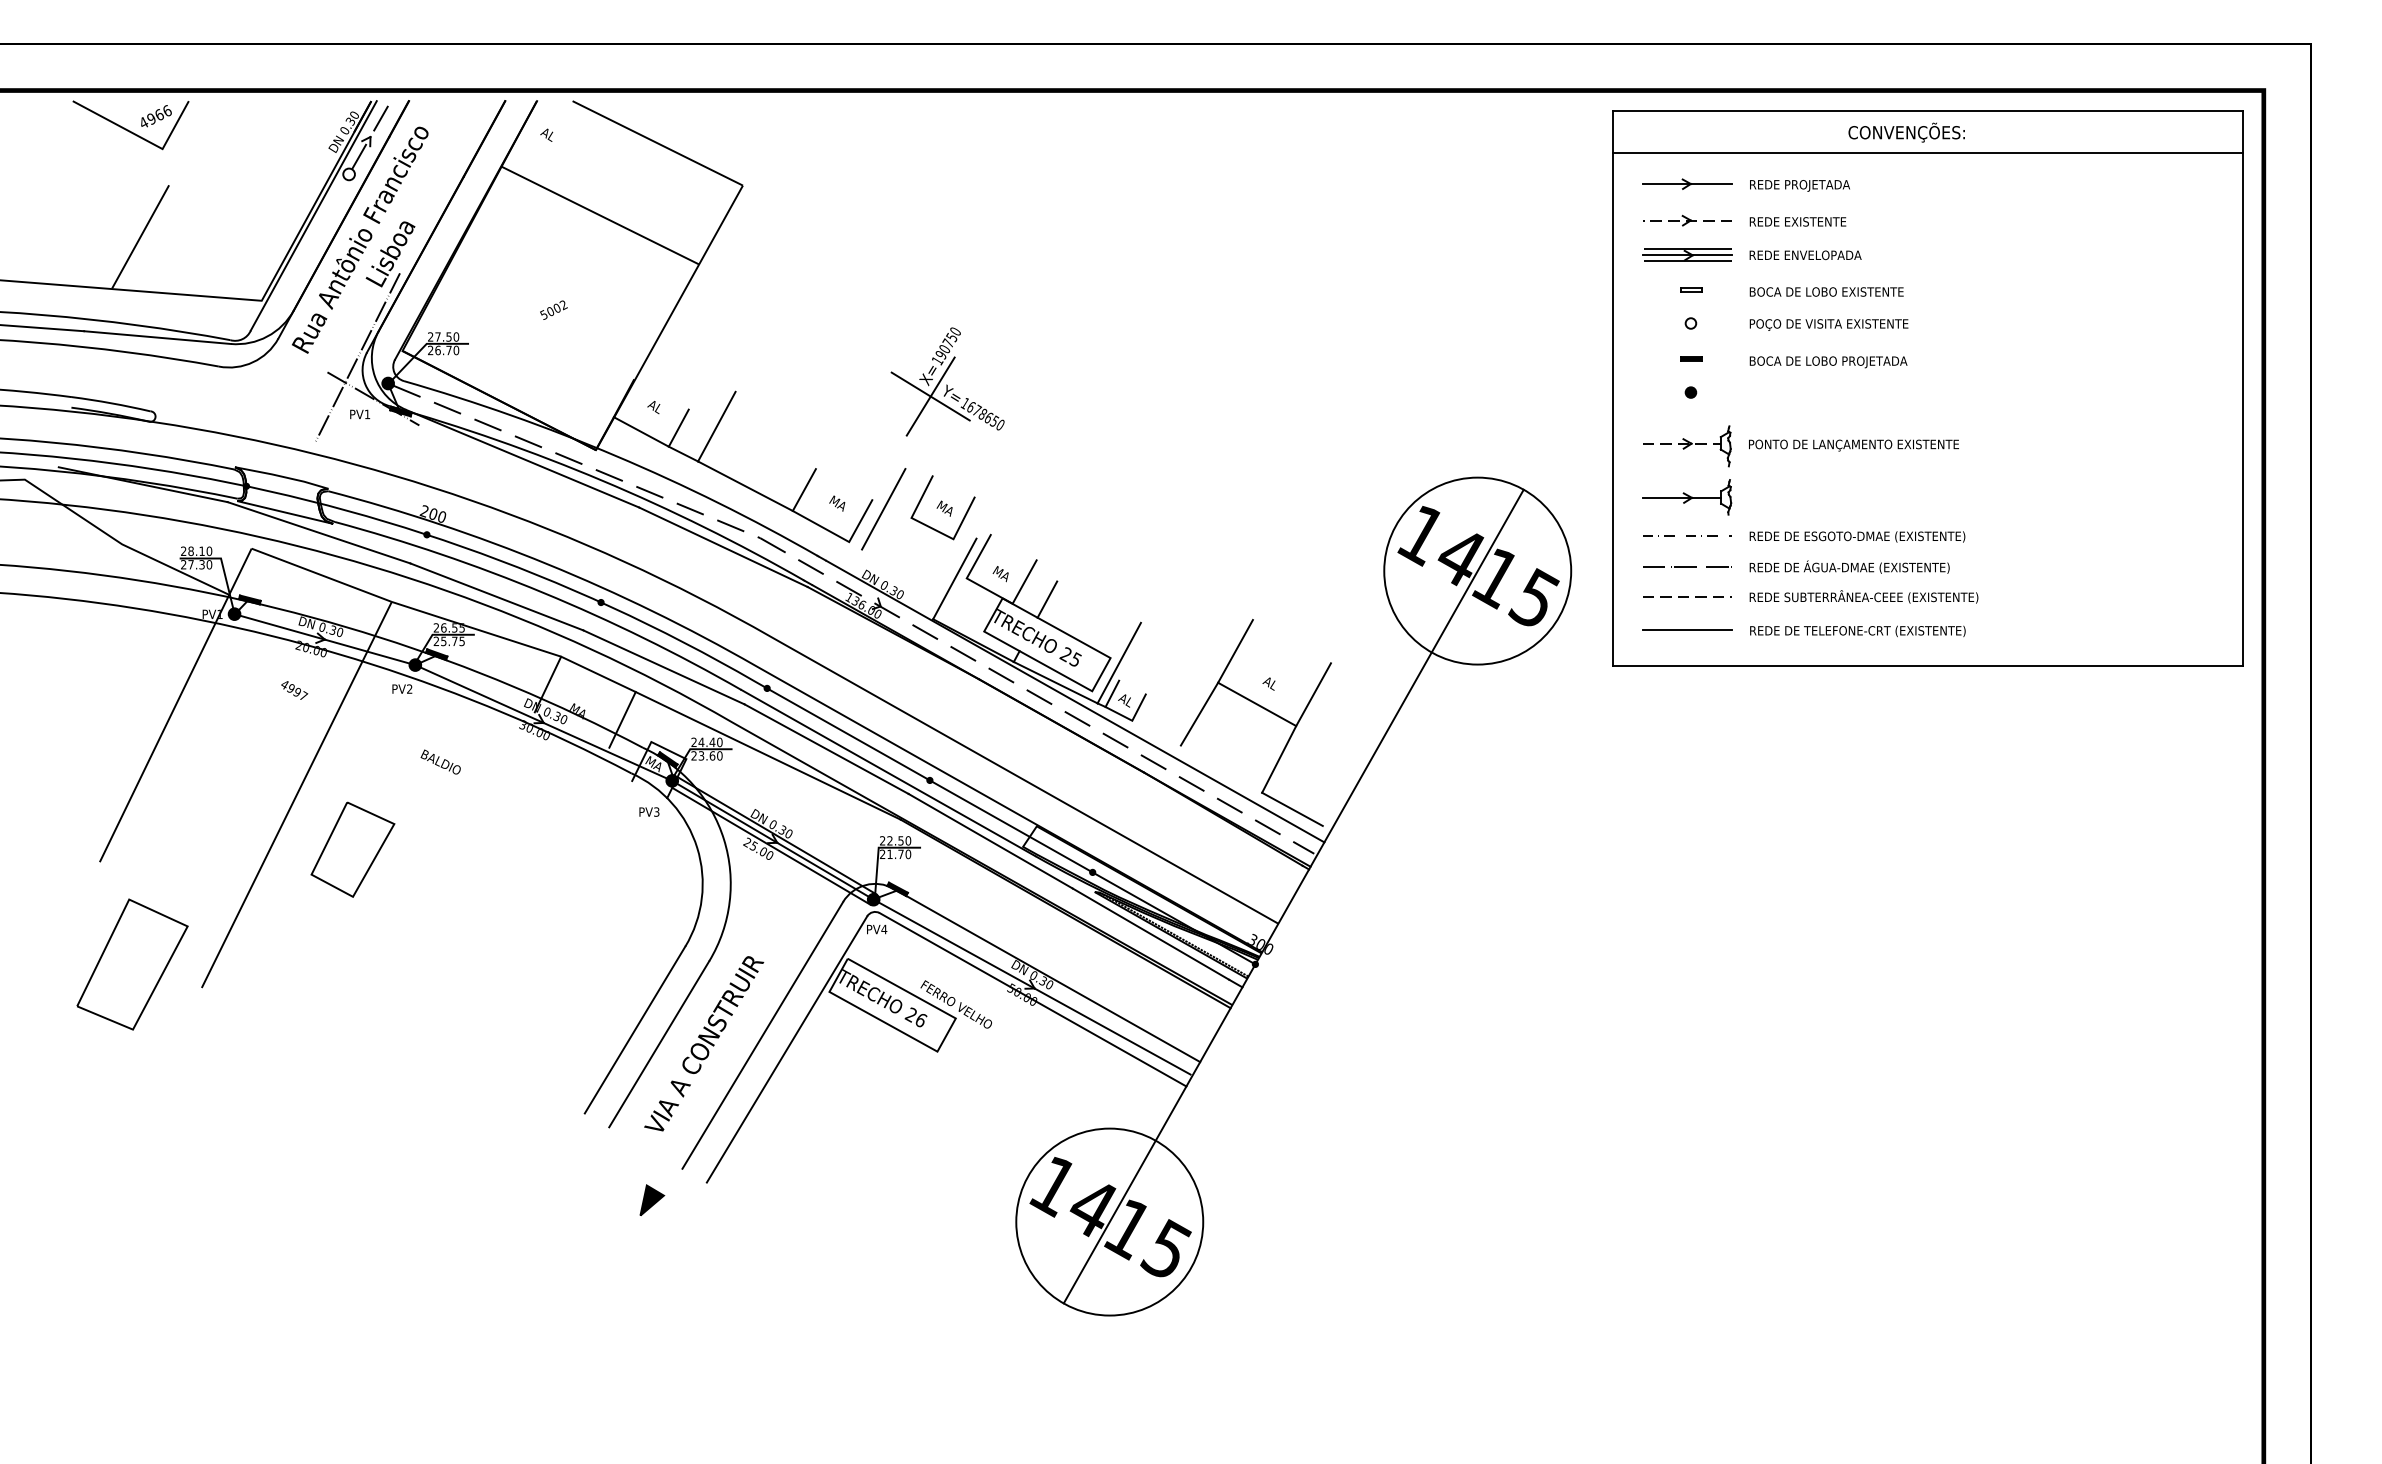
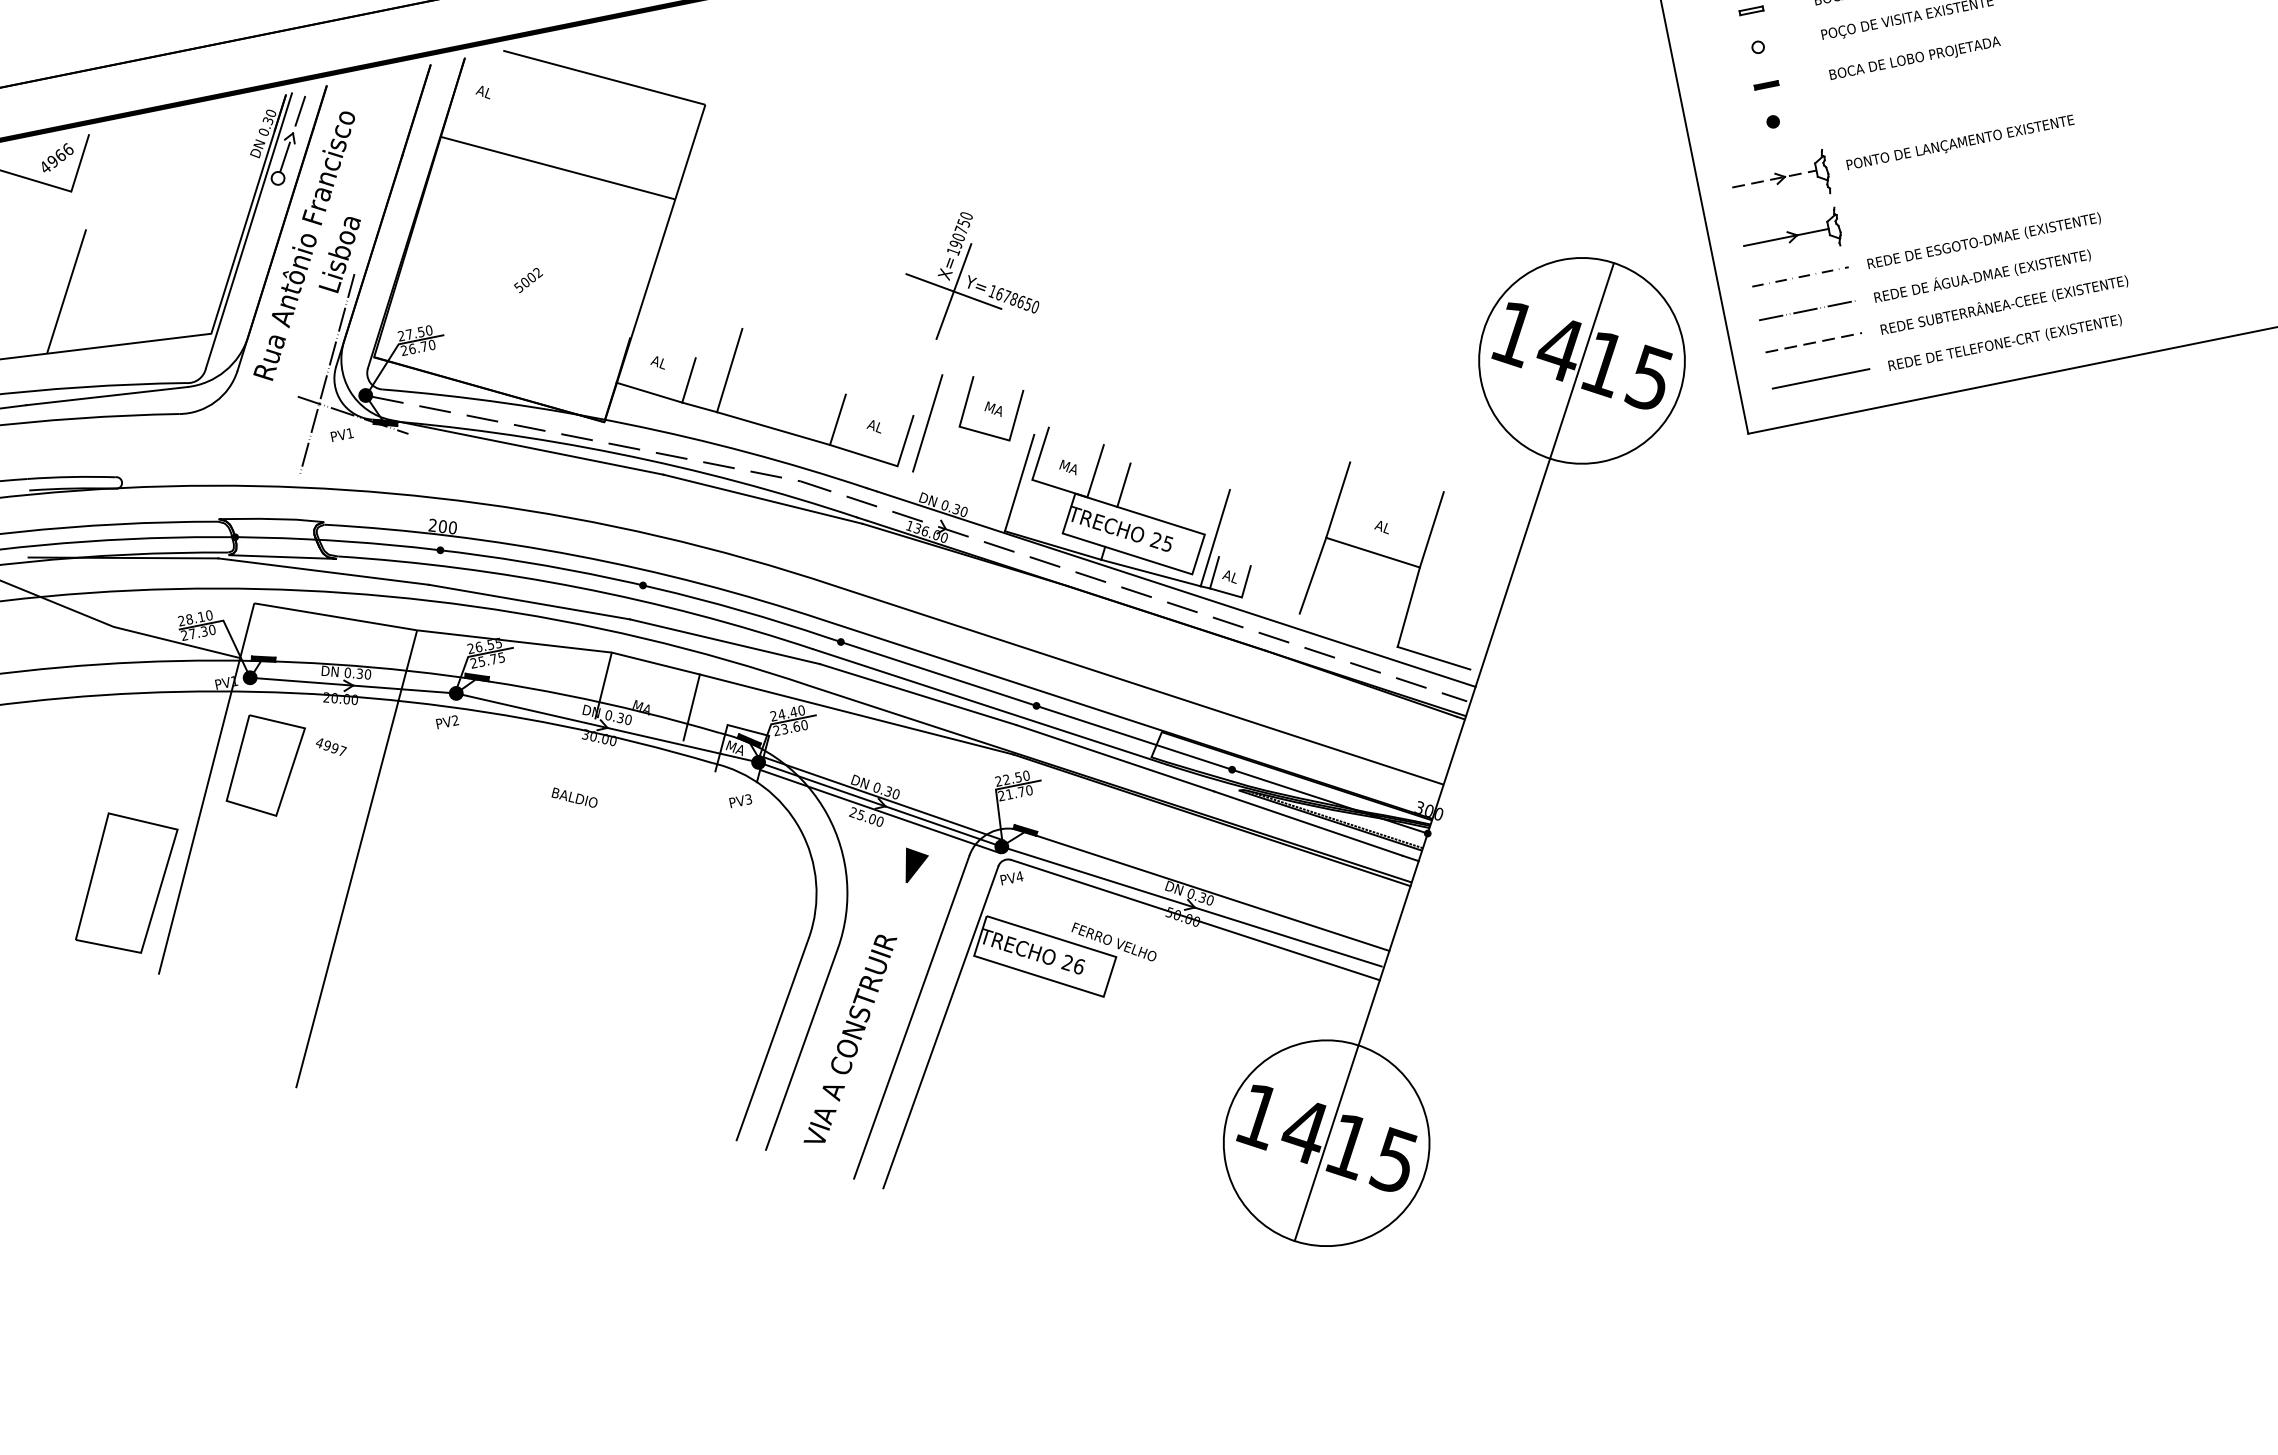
text: (836, 503) -> (875, 427), MA -> AL
text: (440, 761) -> (573, 796), moved
part: (352, 849) -> (265, 764), moved
part: (132, 964) -> (126, 882), moved
part: (652, 1199) -> (916, 862), moved

